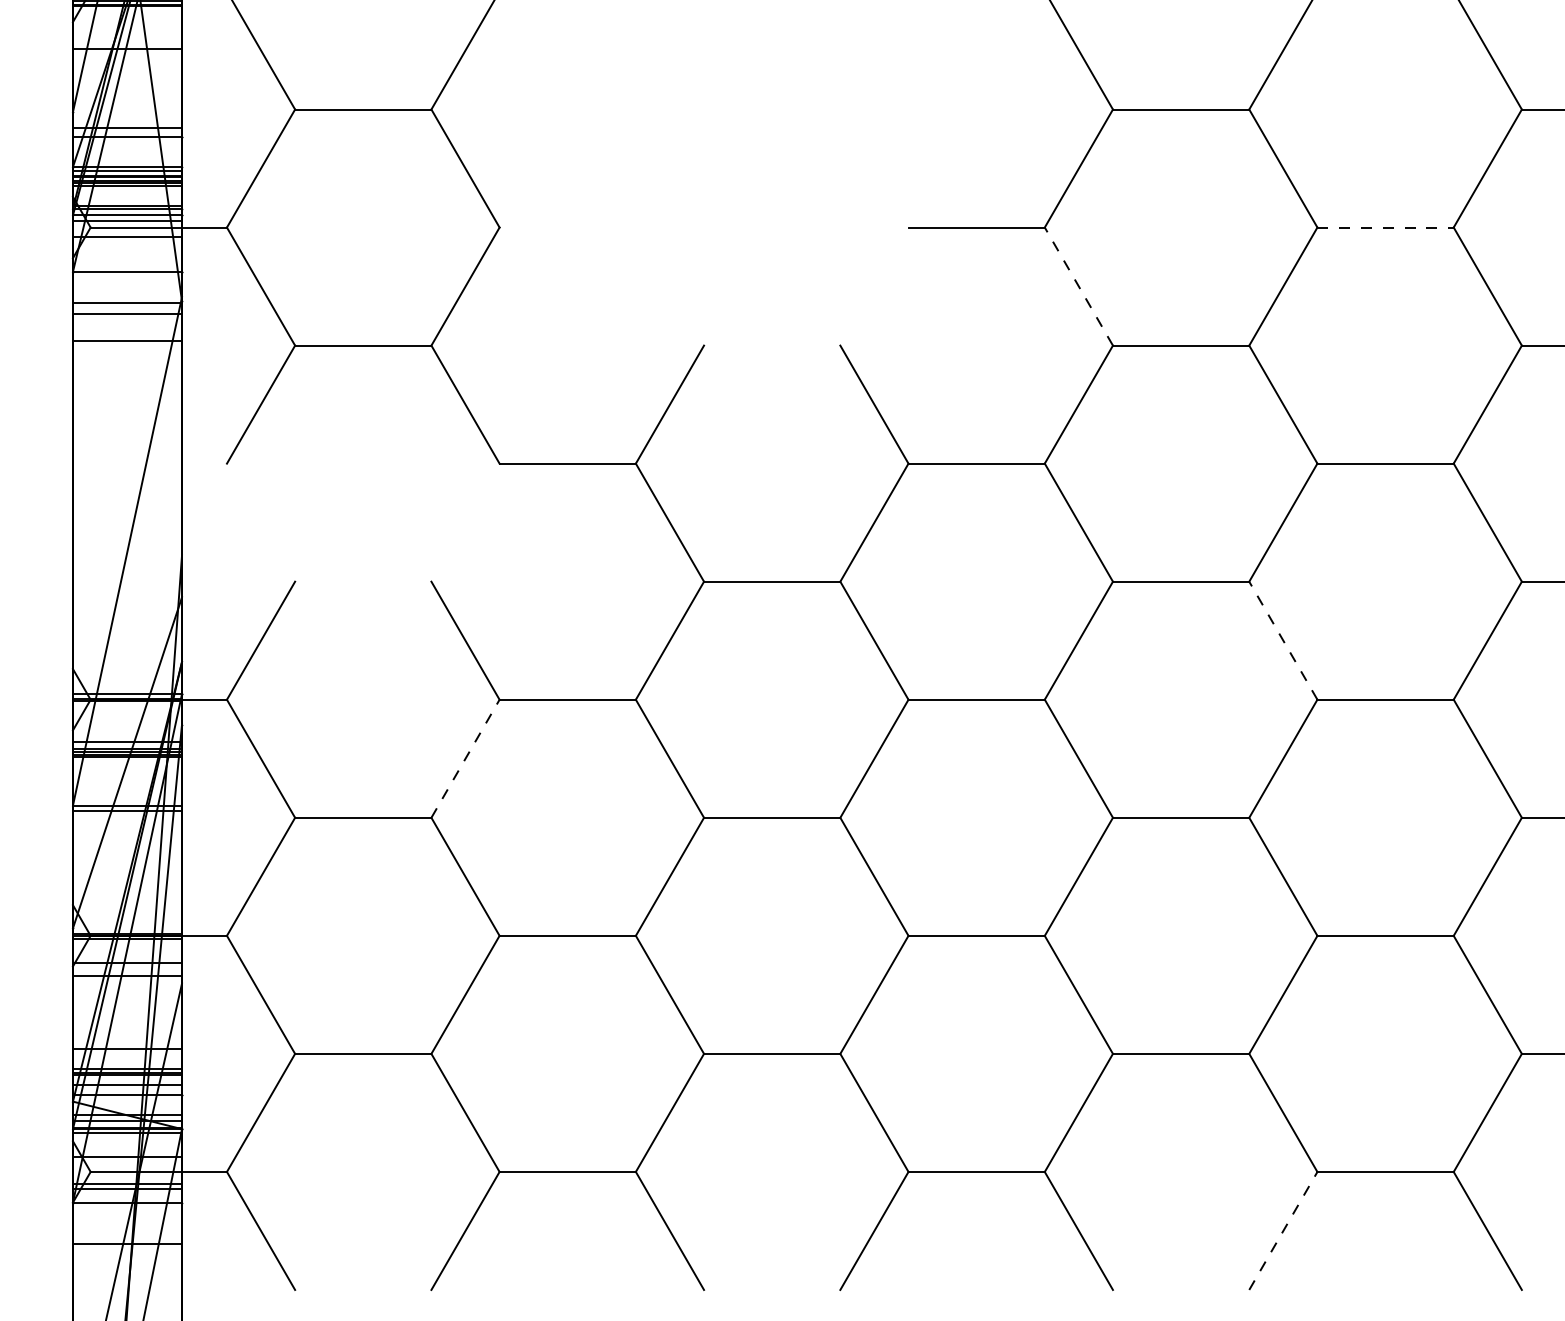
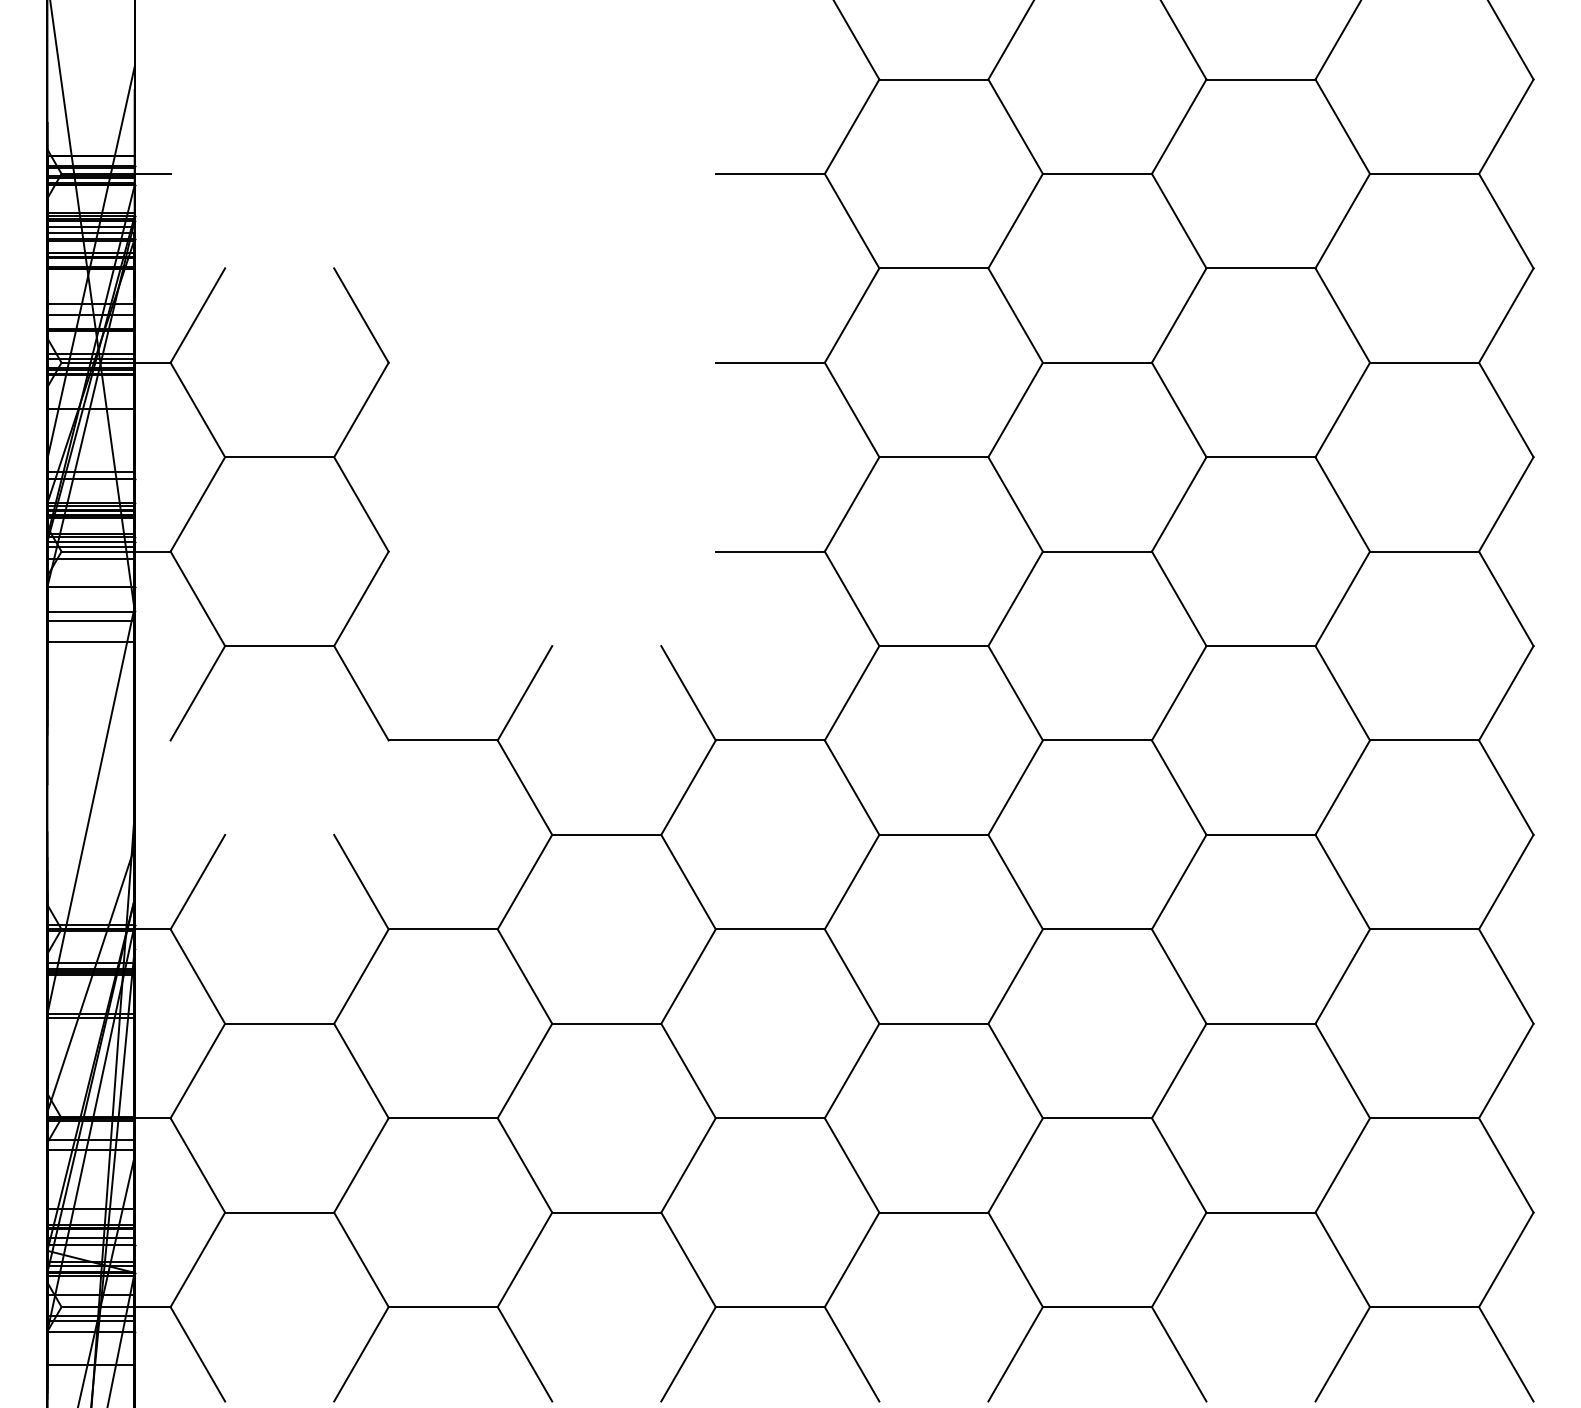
line: (1385, 227) -> (1097, 551), dashed -> solid
line: (1079, 286) -> (852, 598), dashed -> solid
line: (1283, 639) -> (1015, 881), dashed -> solid
line: (465, 758) -> (361, 976), dashed -> solid
line: (1283, 1229) -> (1015, 1353), dashed -> solid

